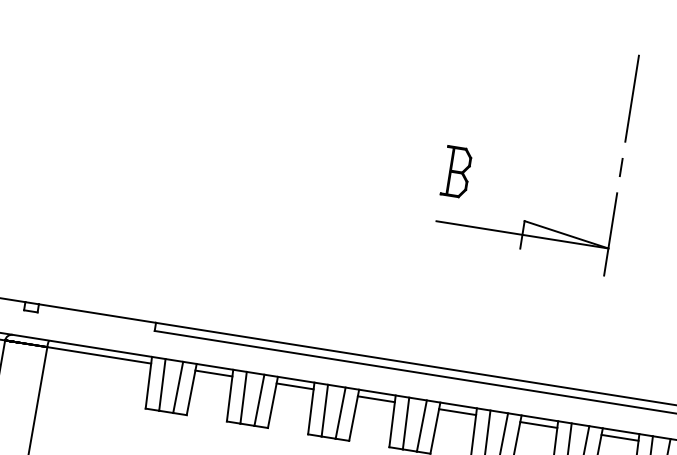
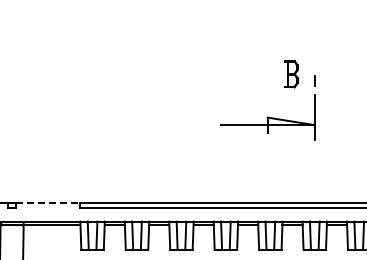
line: (631, 97) -> (314, 42), removed
part: (457, 170) -> (291, 73), moved
line: (99, 314) -> (48, 203), solid -> dashed

